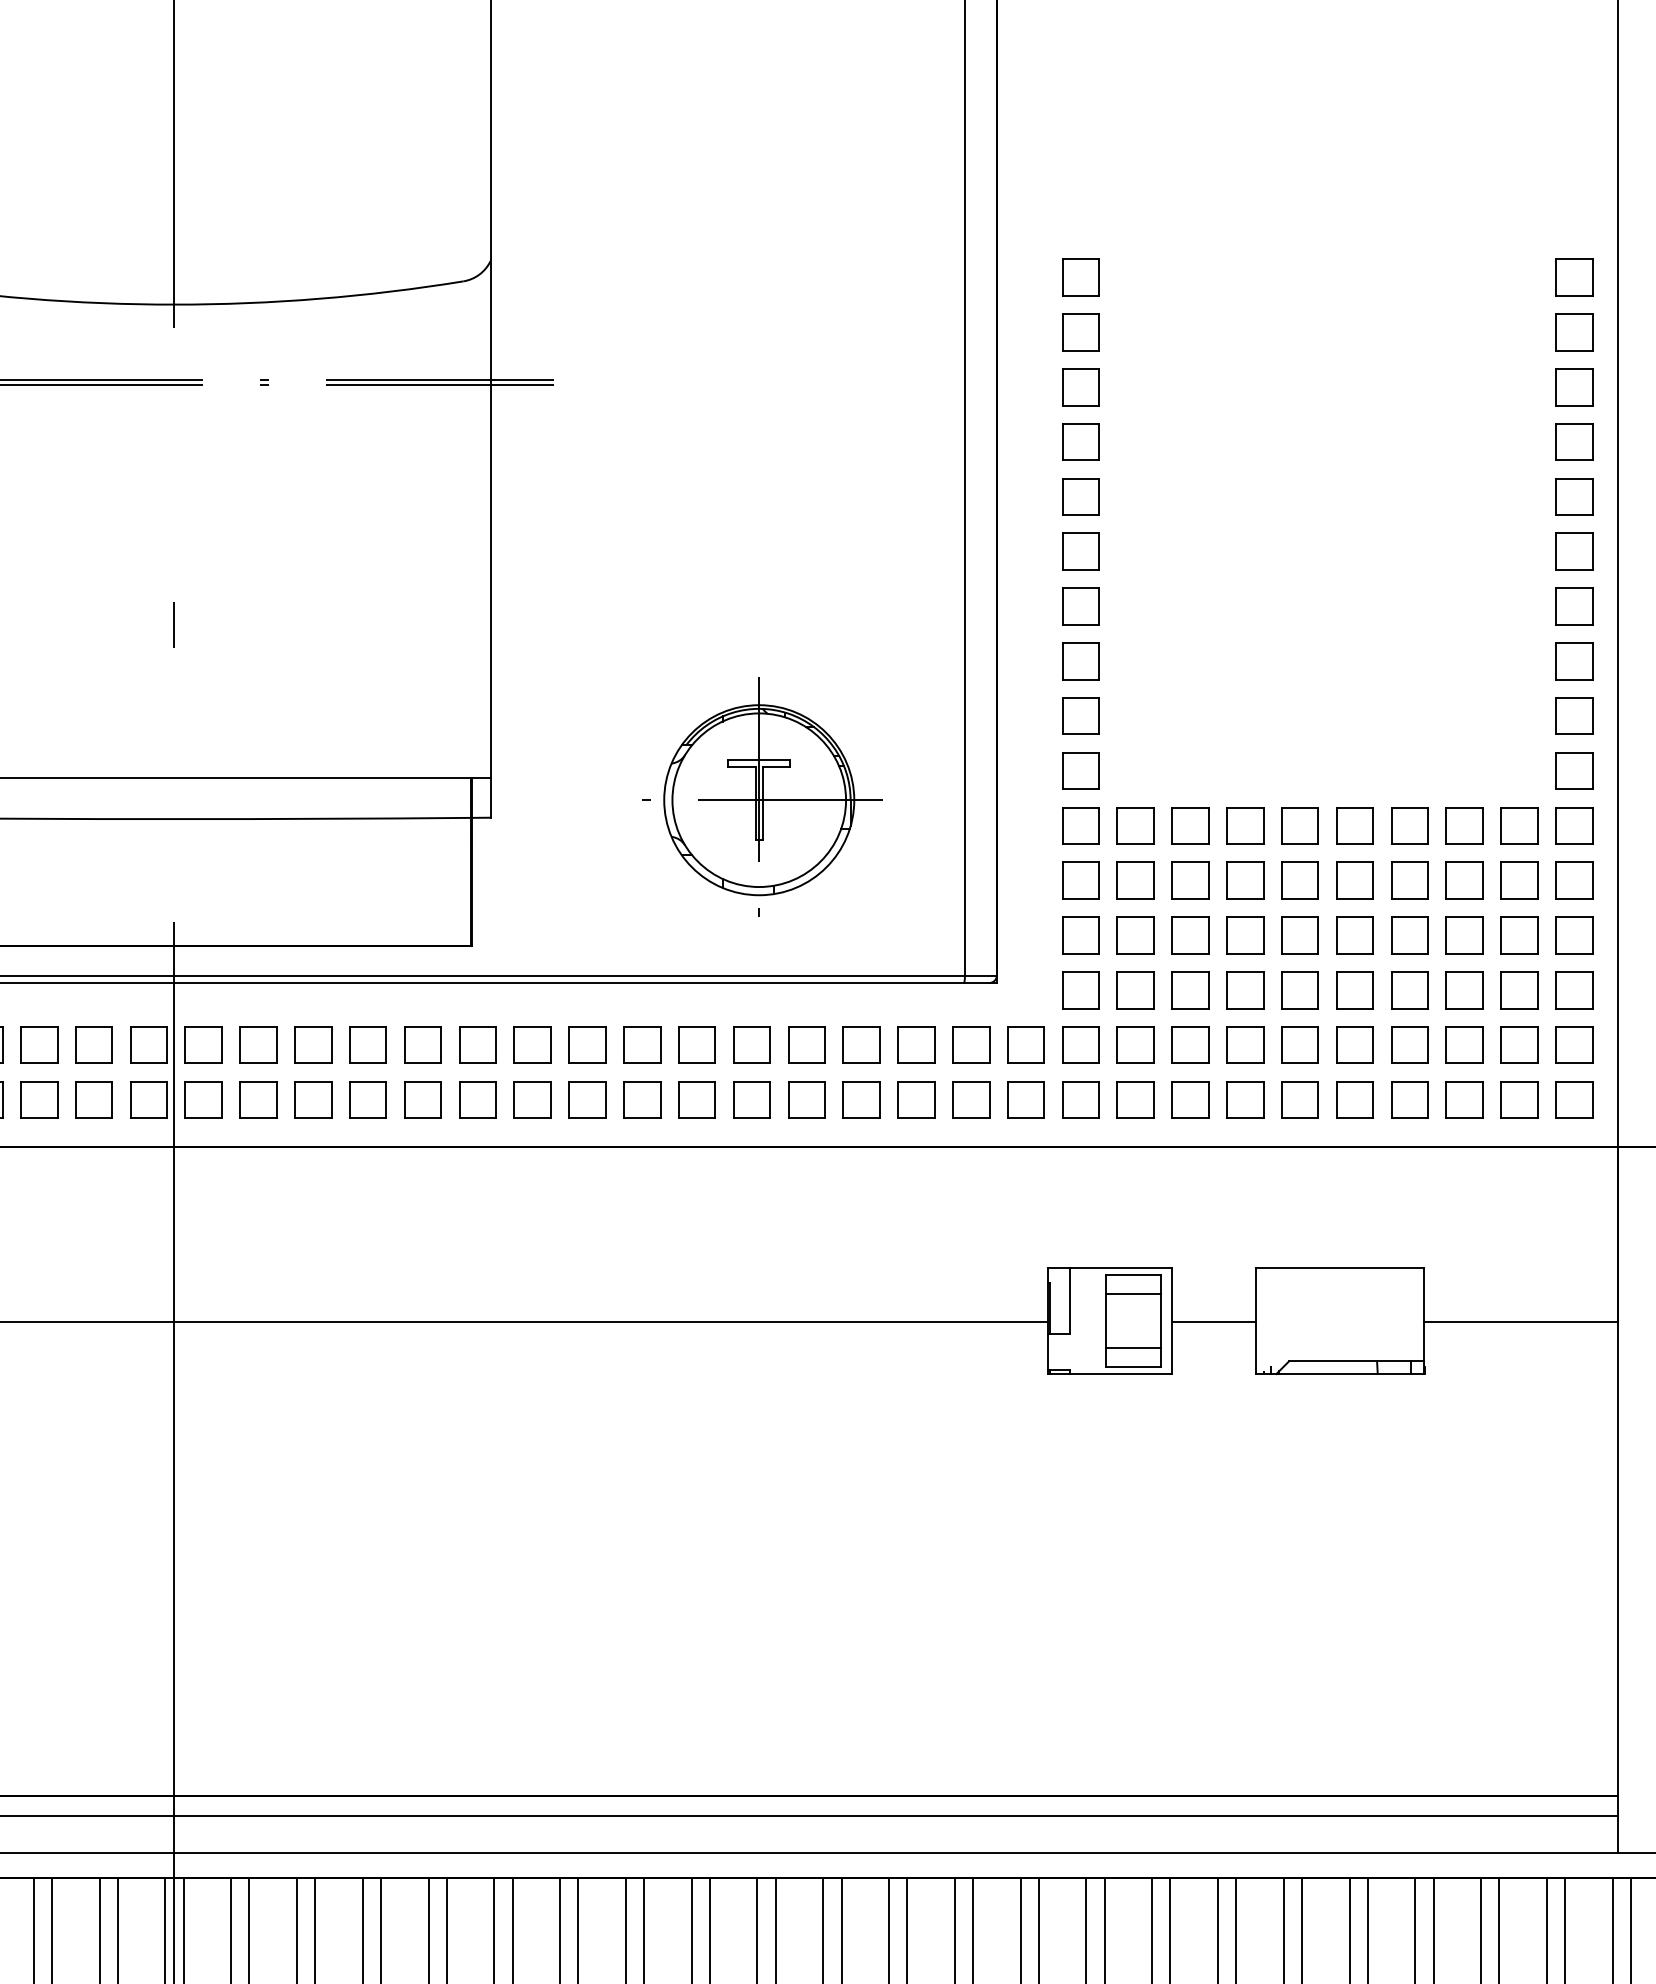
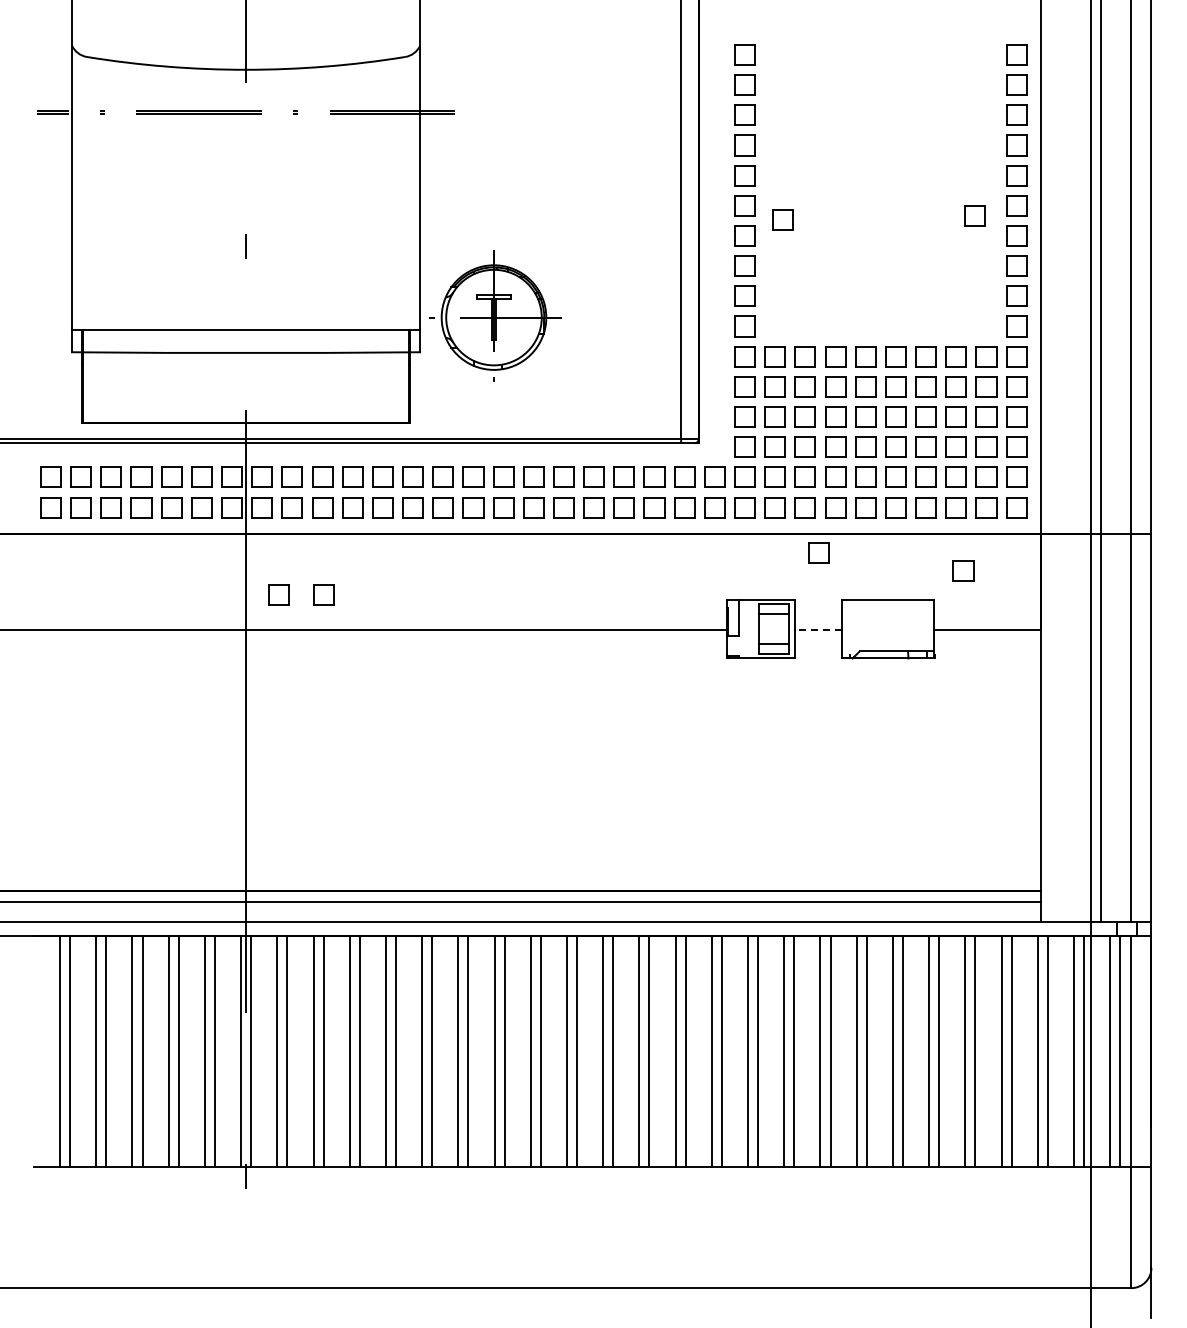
part: (1497, 569) -> (974, 215), added
part: (1148, 576) -> (782, 219), added
part: (761, 796) -> (495, 315), moved
part: (1214, 1181) -> (818, 552), added
part: (1477, 1214) -> (963, 570), added
part: (233, 1257) -> (278, 594), added
part: (315, 1257) -> (323, 594), added
line: (1212, 1321) -> (817, 629), solid -> dashed

